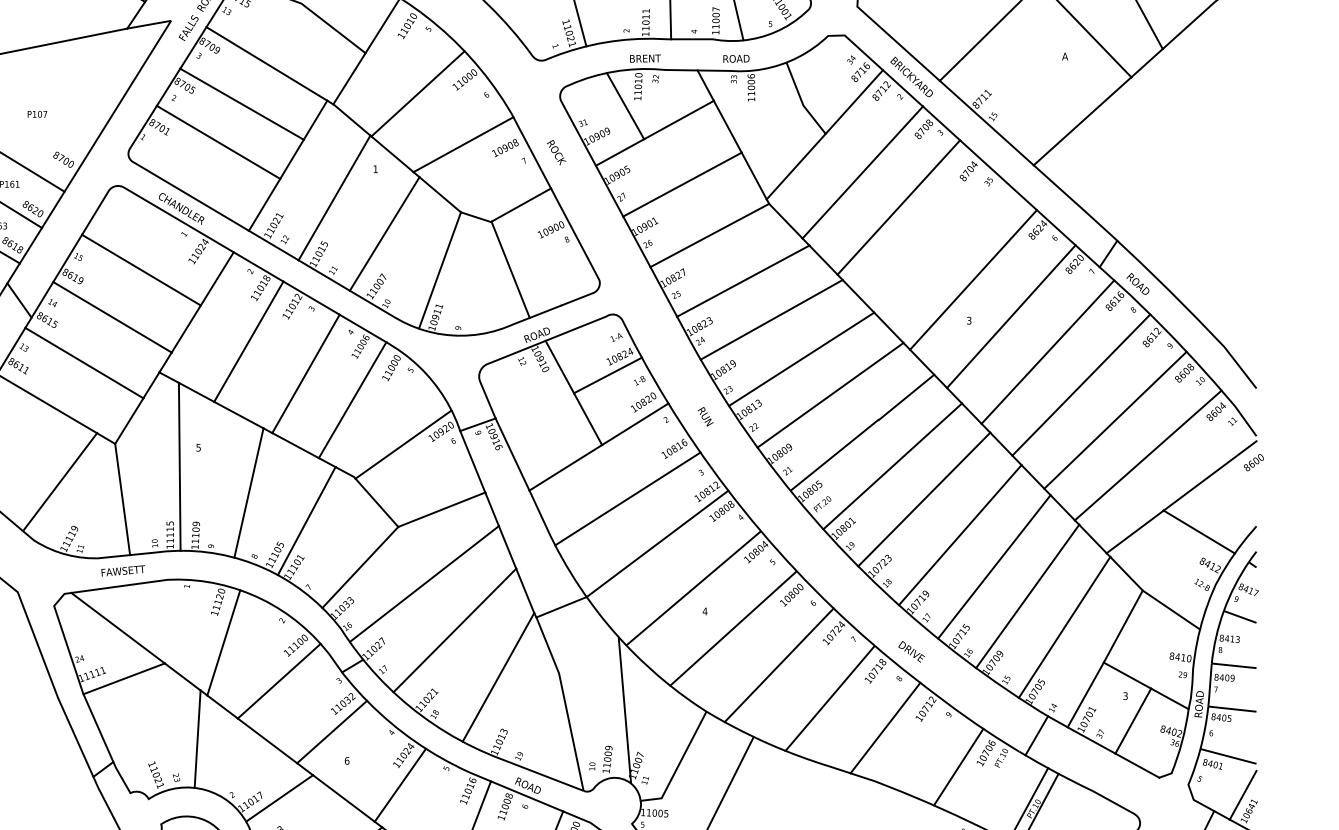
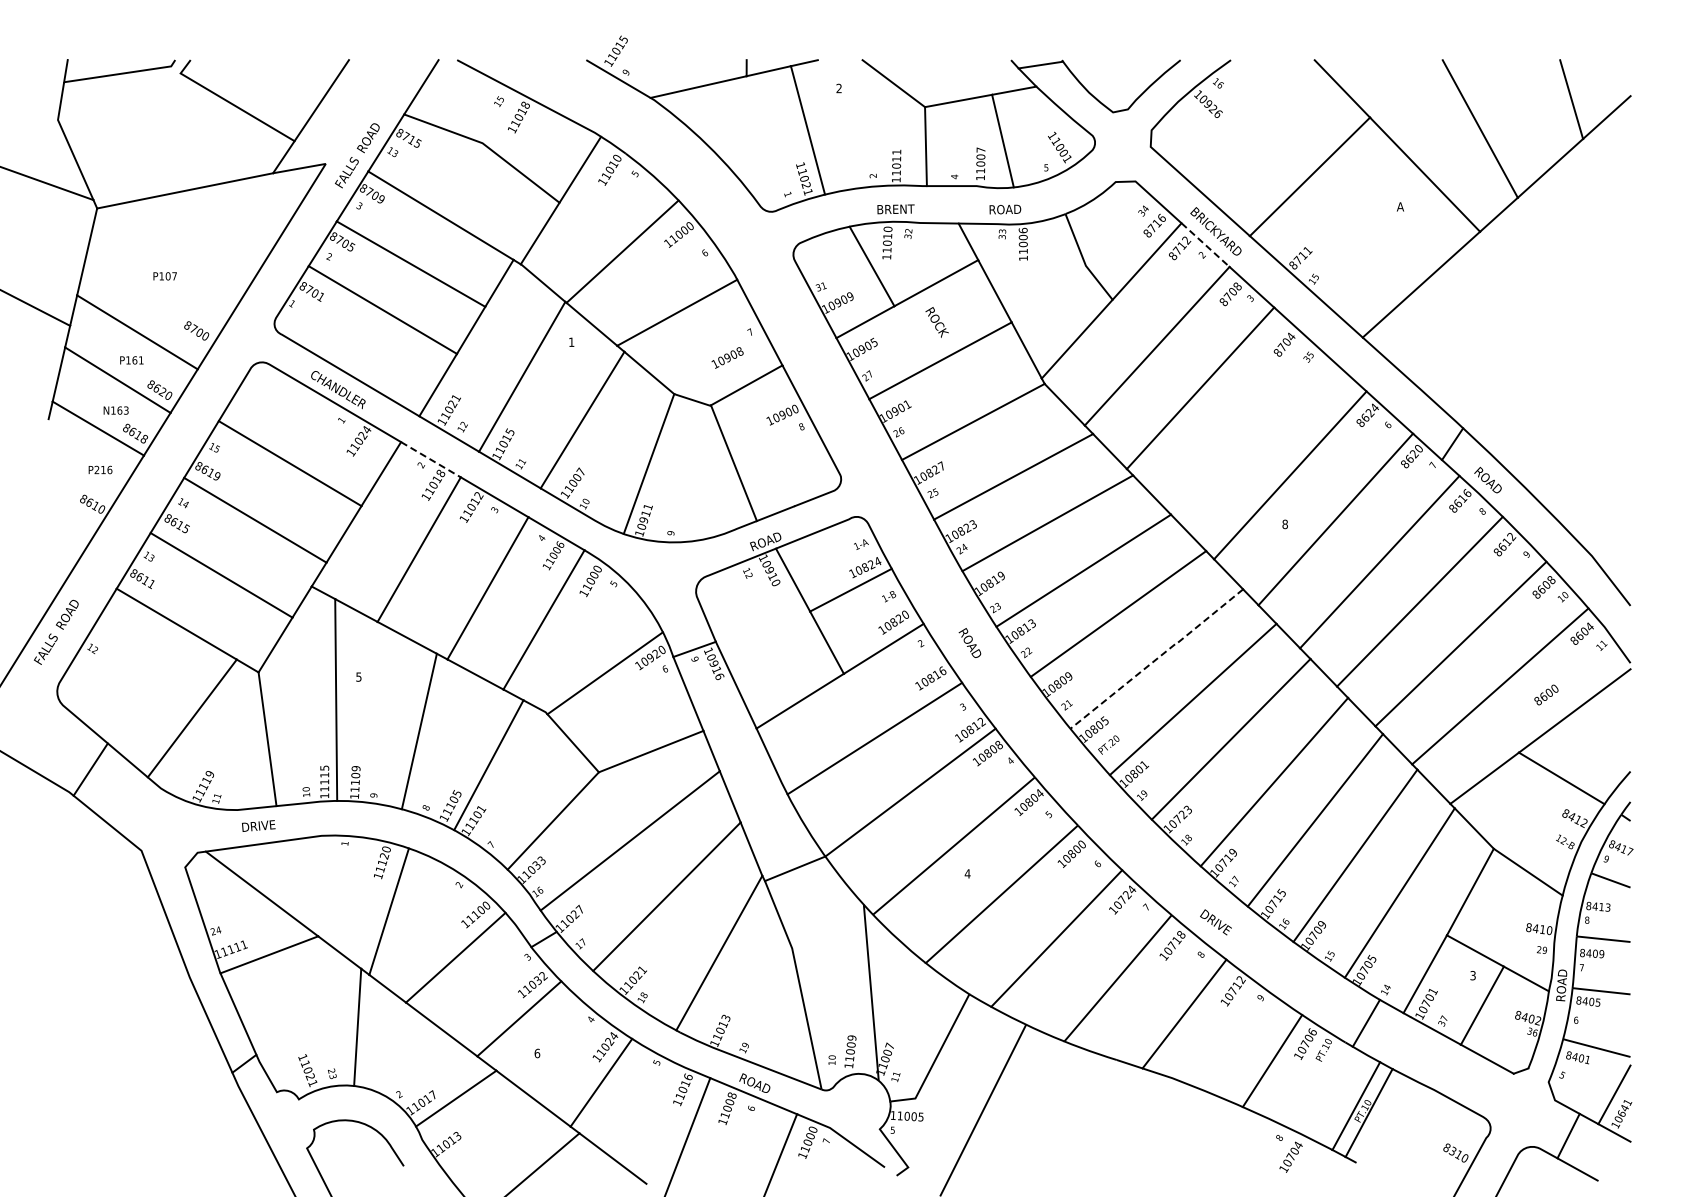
line: (902, 88) -> (1205, 245), solid -> dashed
text: (505, 147) -> (727, 357), moved
text: (556, 152) -> (936, 322), moved
line: (258, 266) -> (430, 459), solid -> dashed
line: (19, 300) -> (143, 499), removed
text: (968, 319) -> (1284, 523), 3 -> 8
text: (709, 421) -> (972, 645), RUN -> ROAD
line: (863, 431) -> (1158, 657), solid -> dashed
text: (1253, 462) -> (1546, 694), moved
text: (123, 570) -> (268, 824), FAWSETT -> DRIVE

